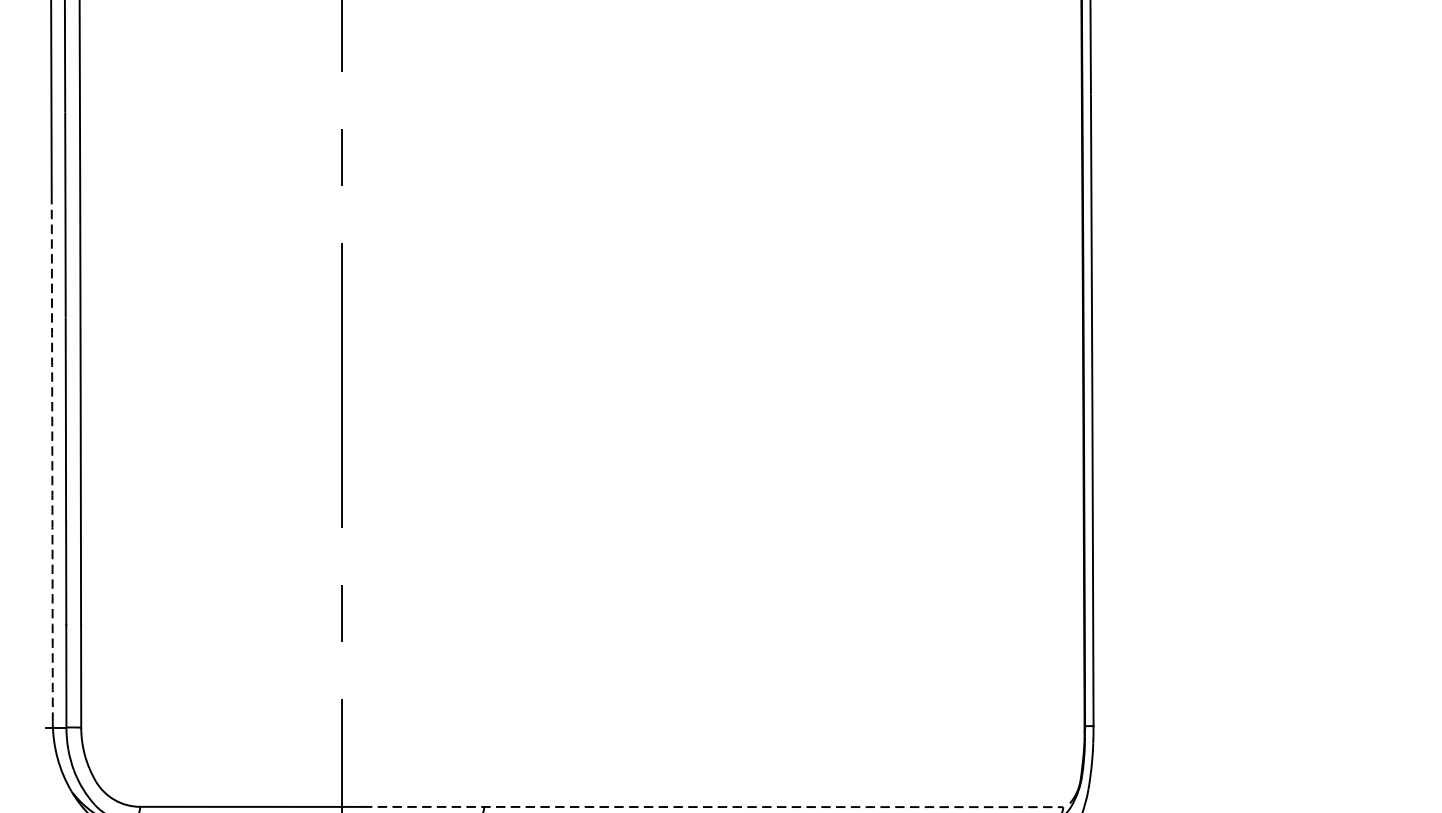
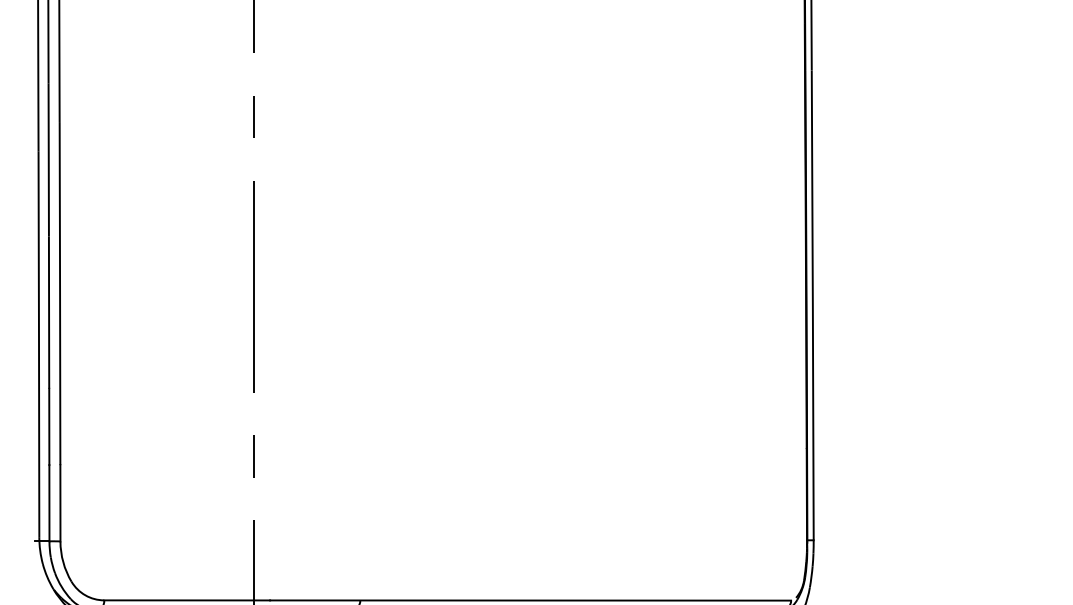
arc: (51, 462) -> (38, 344), dashed -> solid
line: (714, 807) -> (531, 600), dashed -> solid

